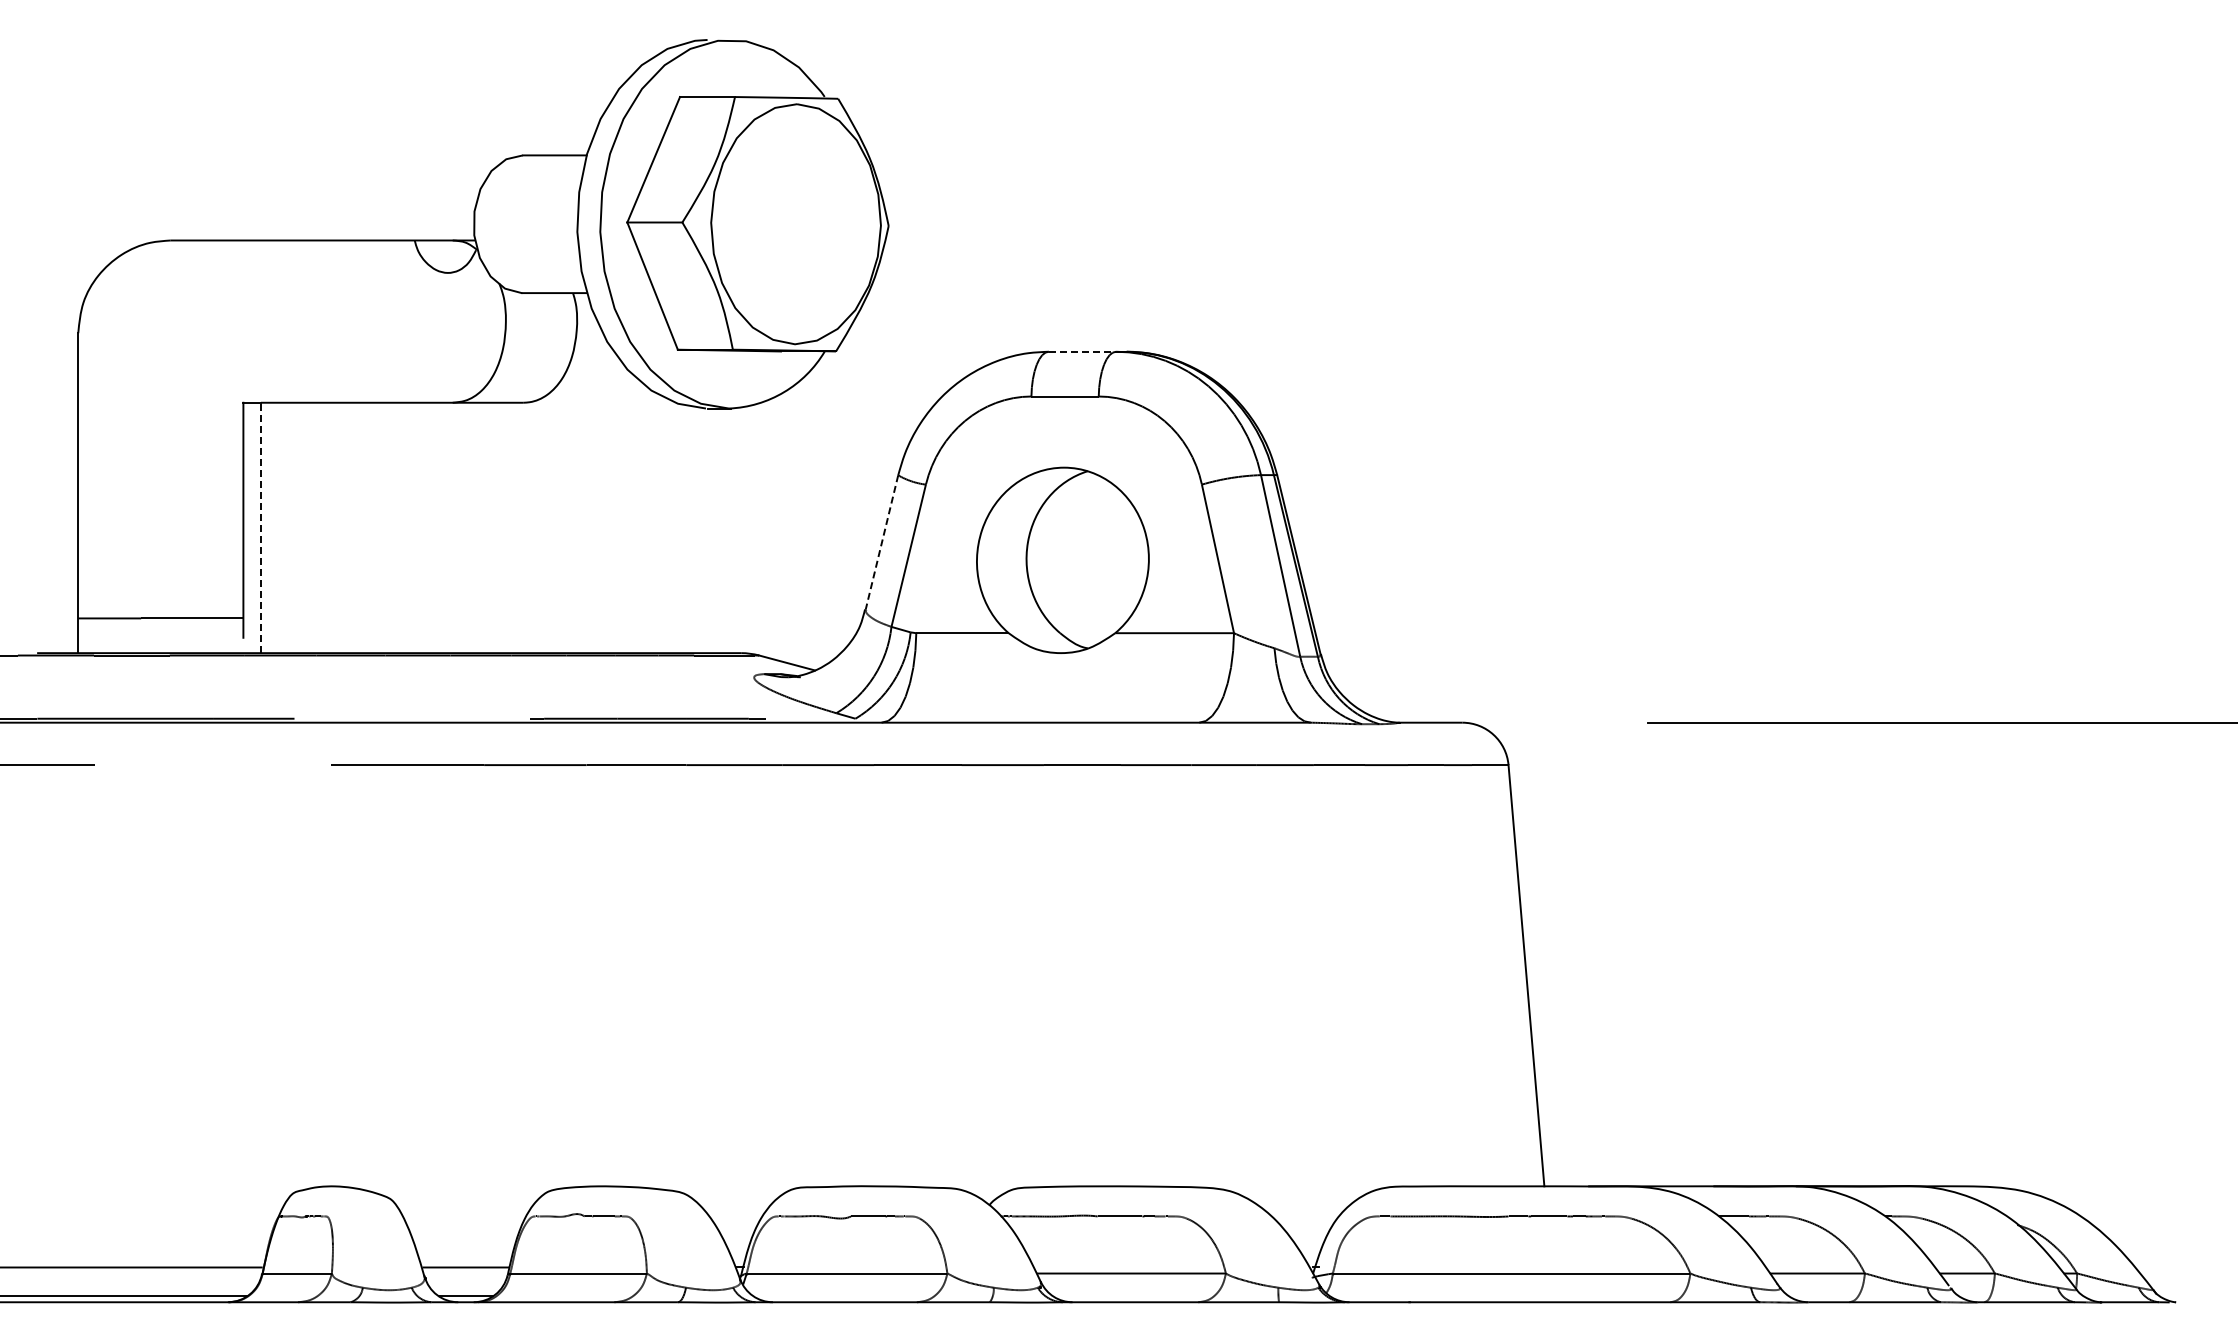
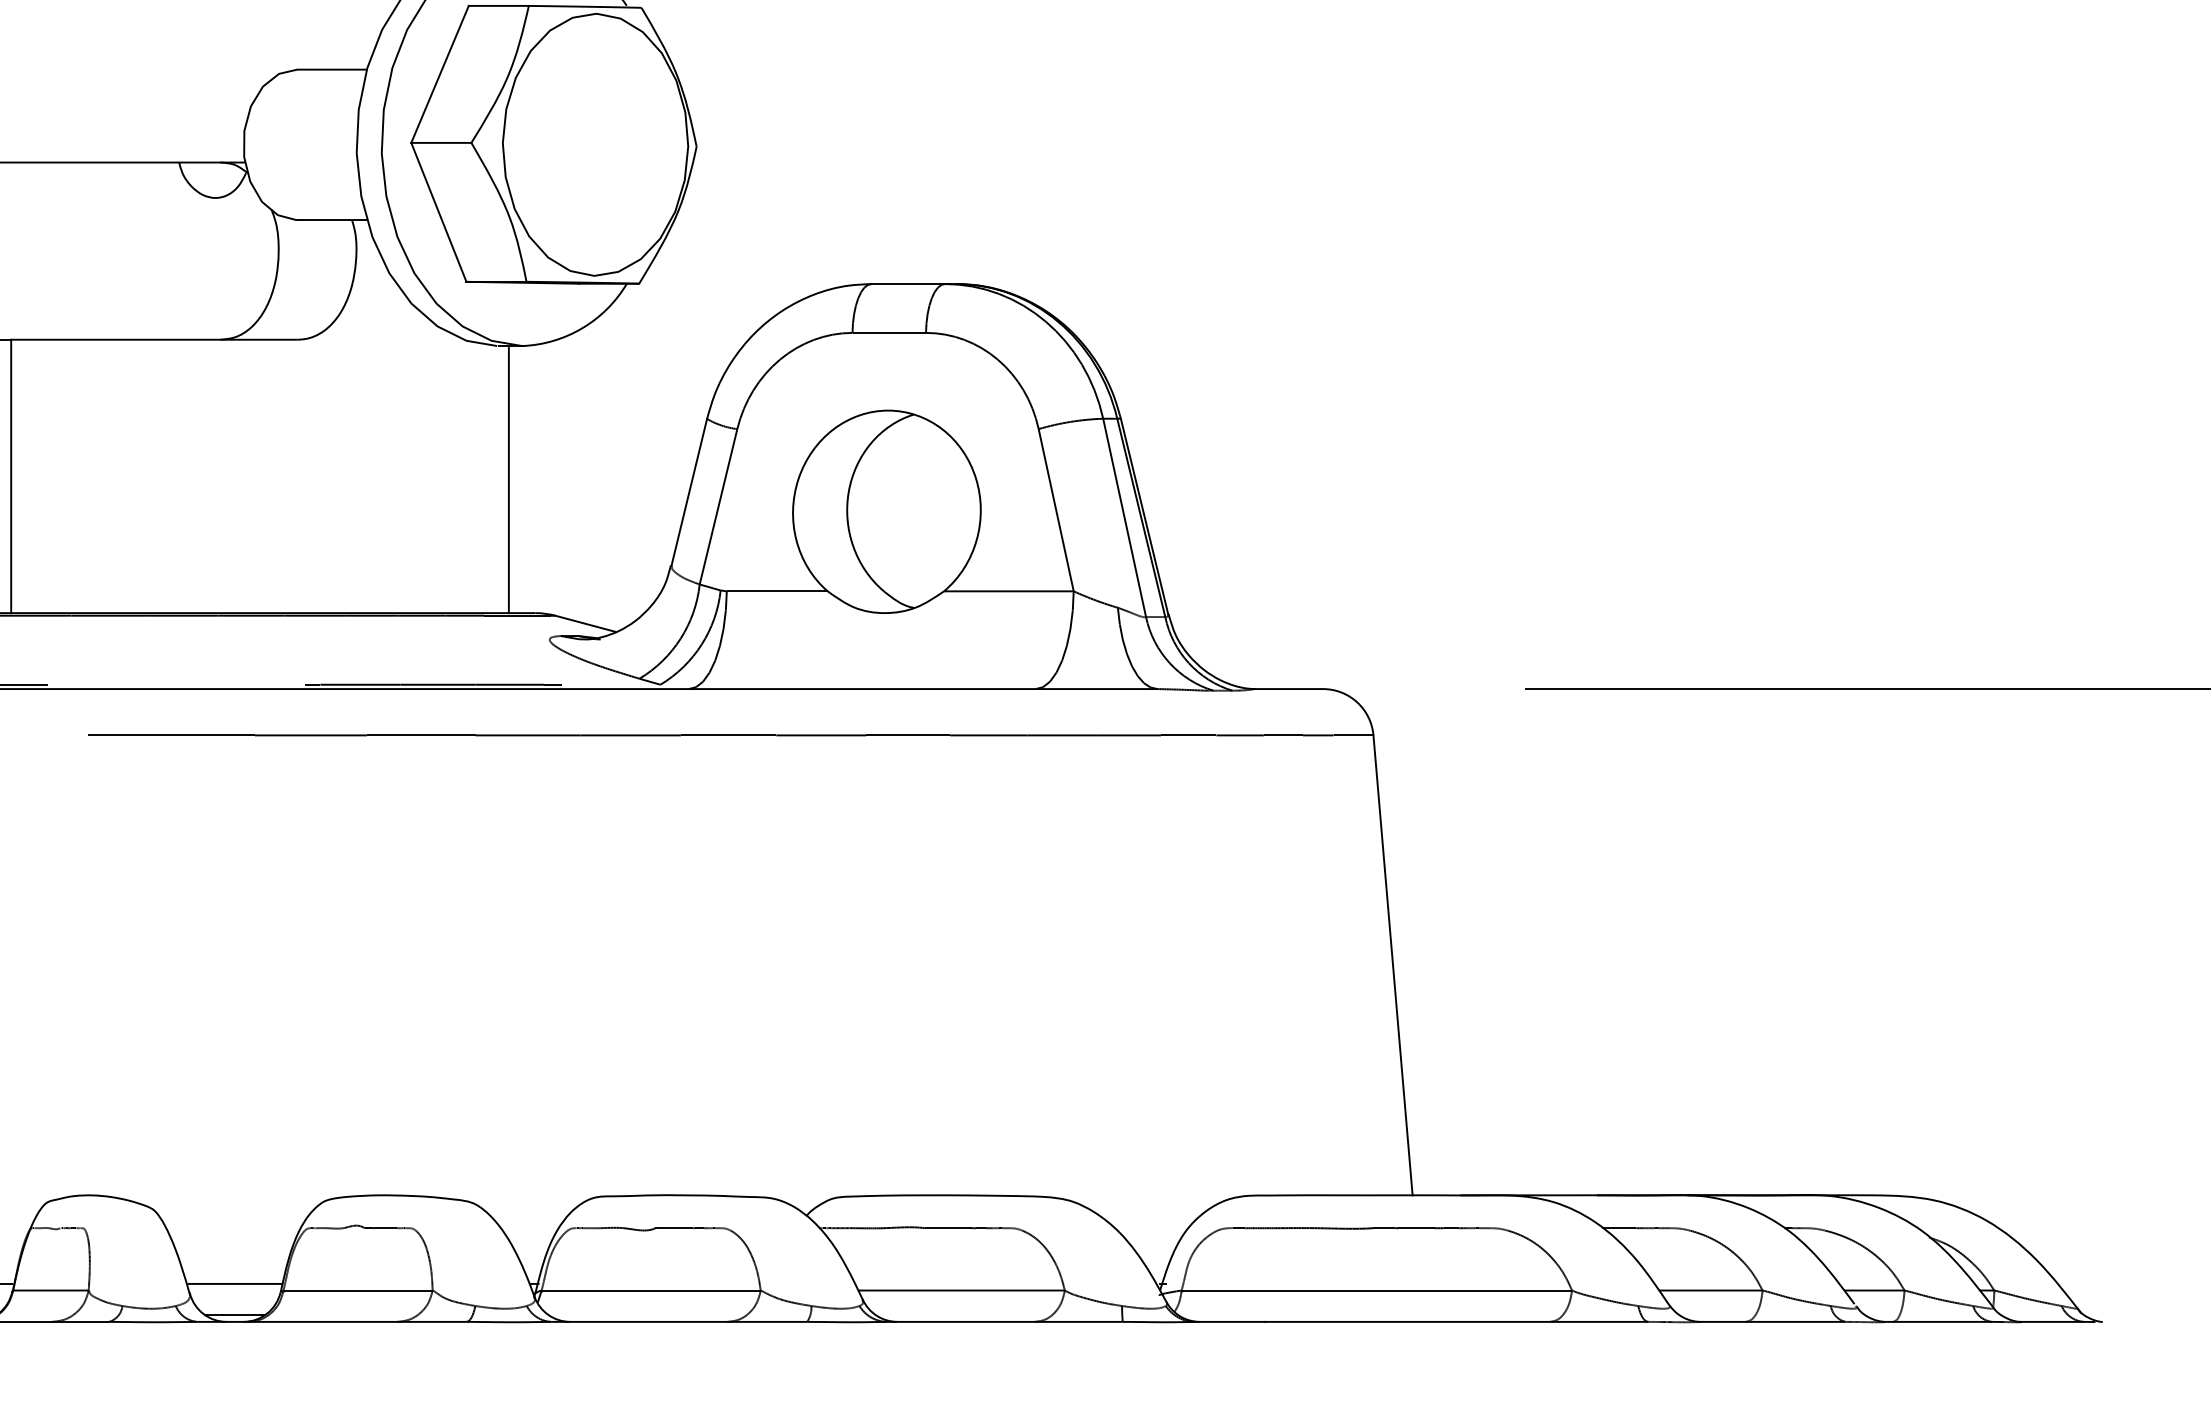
line: (1082, 351) -> (908, 283), dashed -> solid
line: (260, 527) -> (10, 475), dashed -> solid
line: (716, 530) -> (508, 479), added
line: (881, 542) -> (688, 492), dashed -> solid

